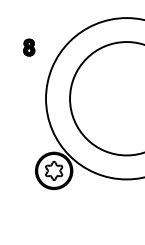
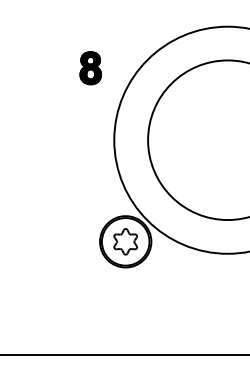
part: (29, 47) -> (90, 68), size x1.43

